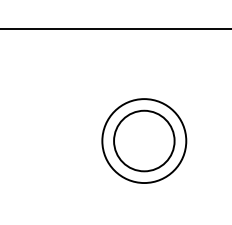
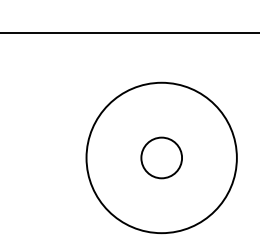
circle: (144, 140) -> (161, 157), size x0.6
circle: (144, 140) -> (161, 157), size x1.6

